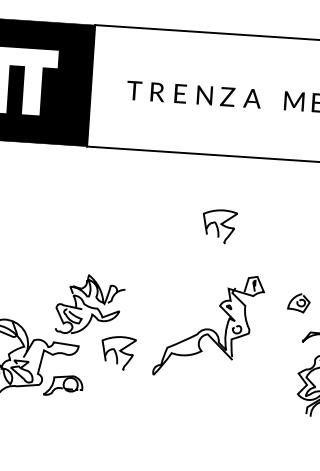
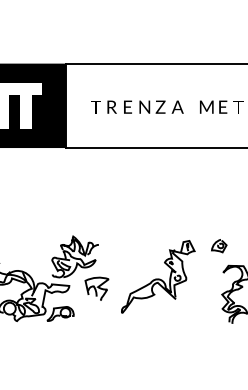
part: (218, 225) -> (160, 196), removed
part: (209, 325) -> (158, 276), moved

